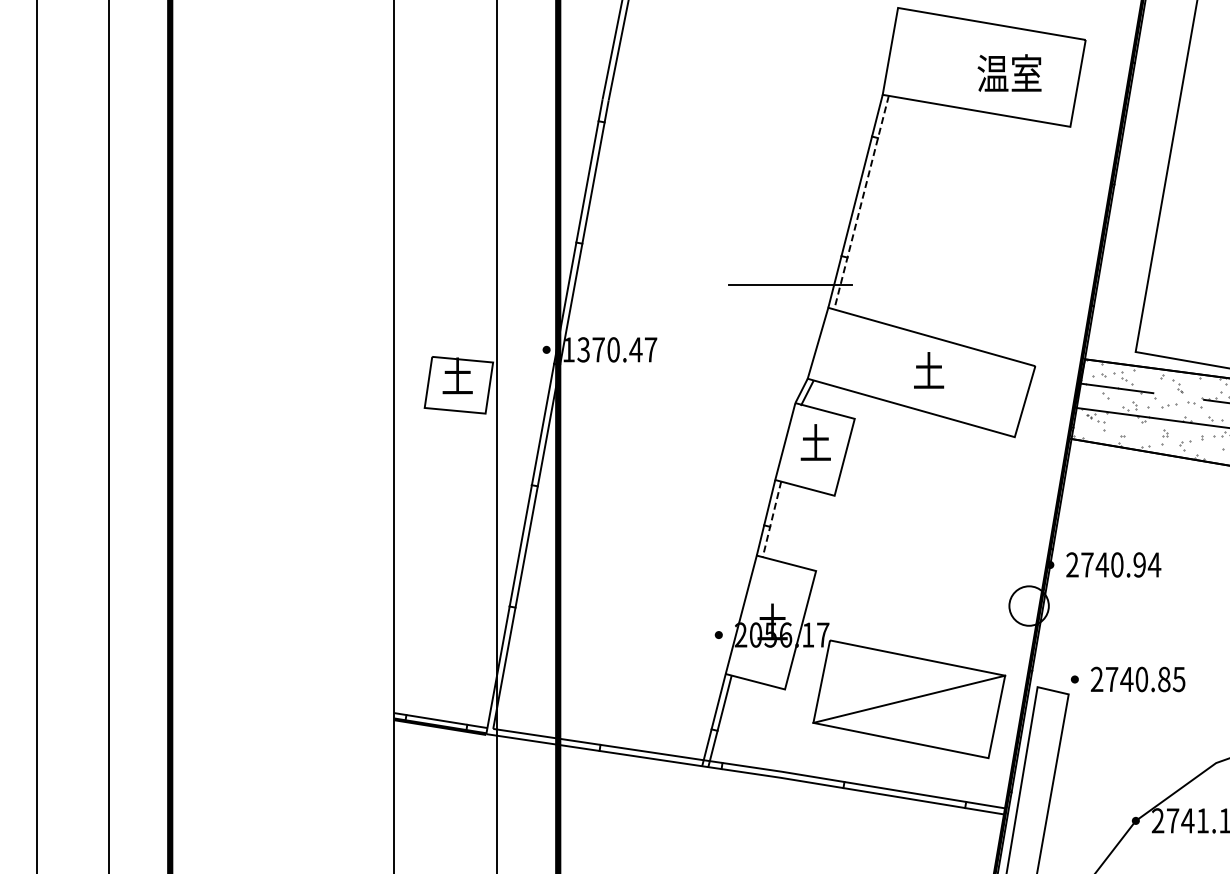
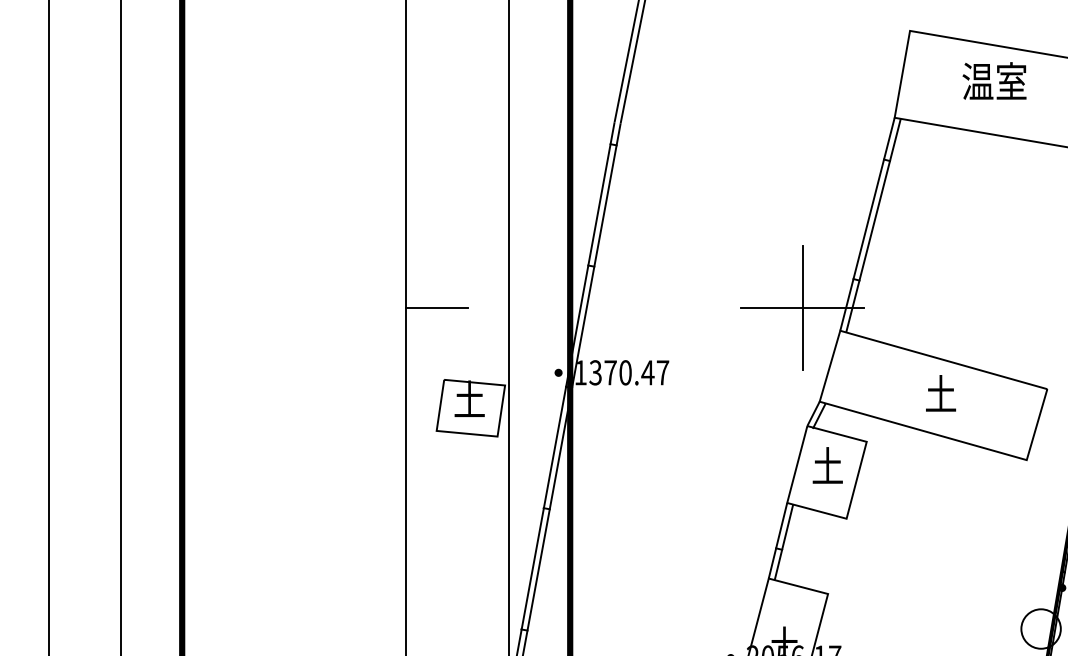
text: (1009, 72) -> (994, 80), moved
line: (861, 203) -> (873, 226), dashed -> solid
line: (790, 284) -> (802, 307), added
line: (425, 285) -> (437, 308), added
line: (772, 519) -> (784, 542), dashed -> solid

